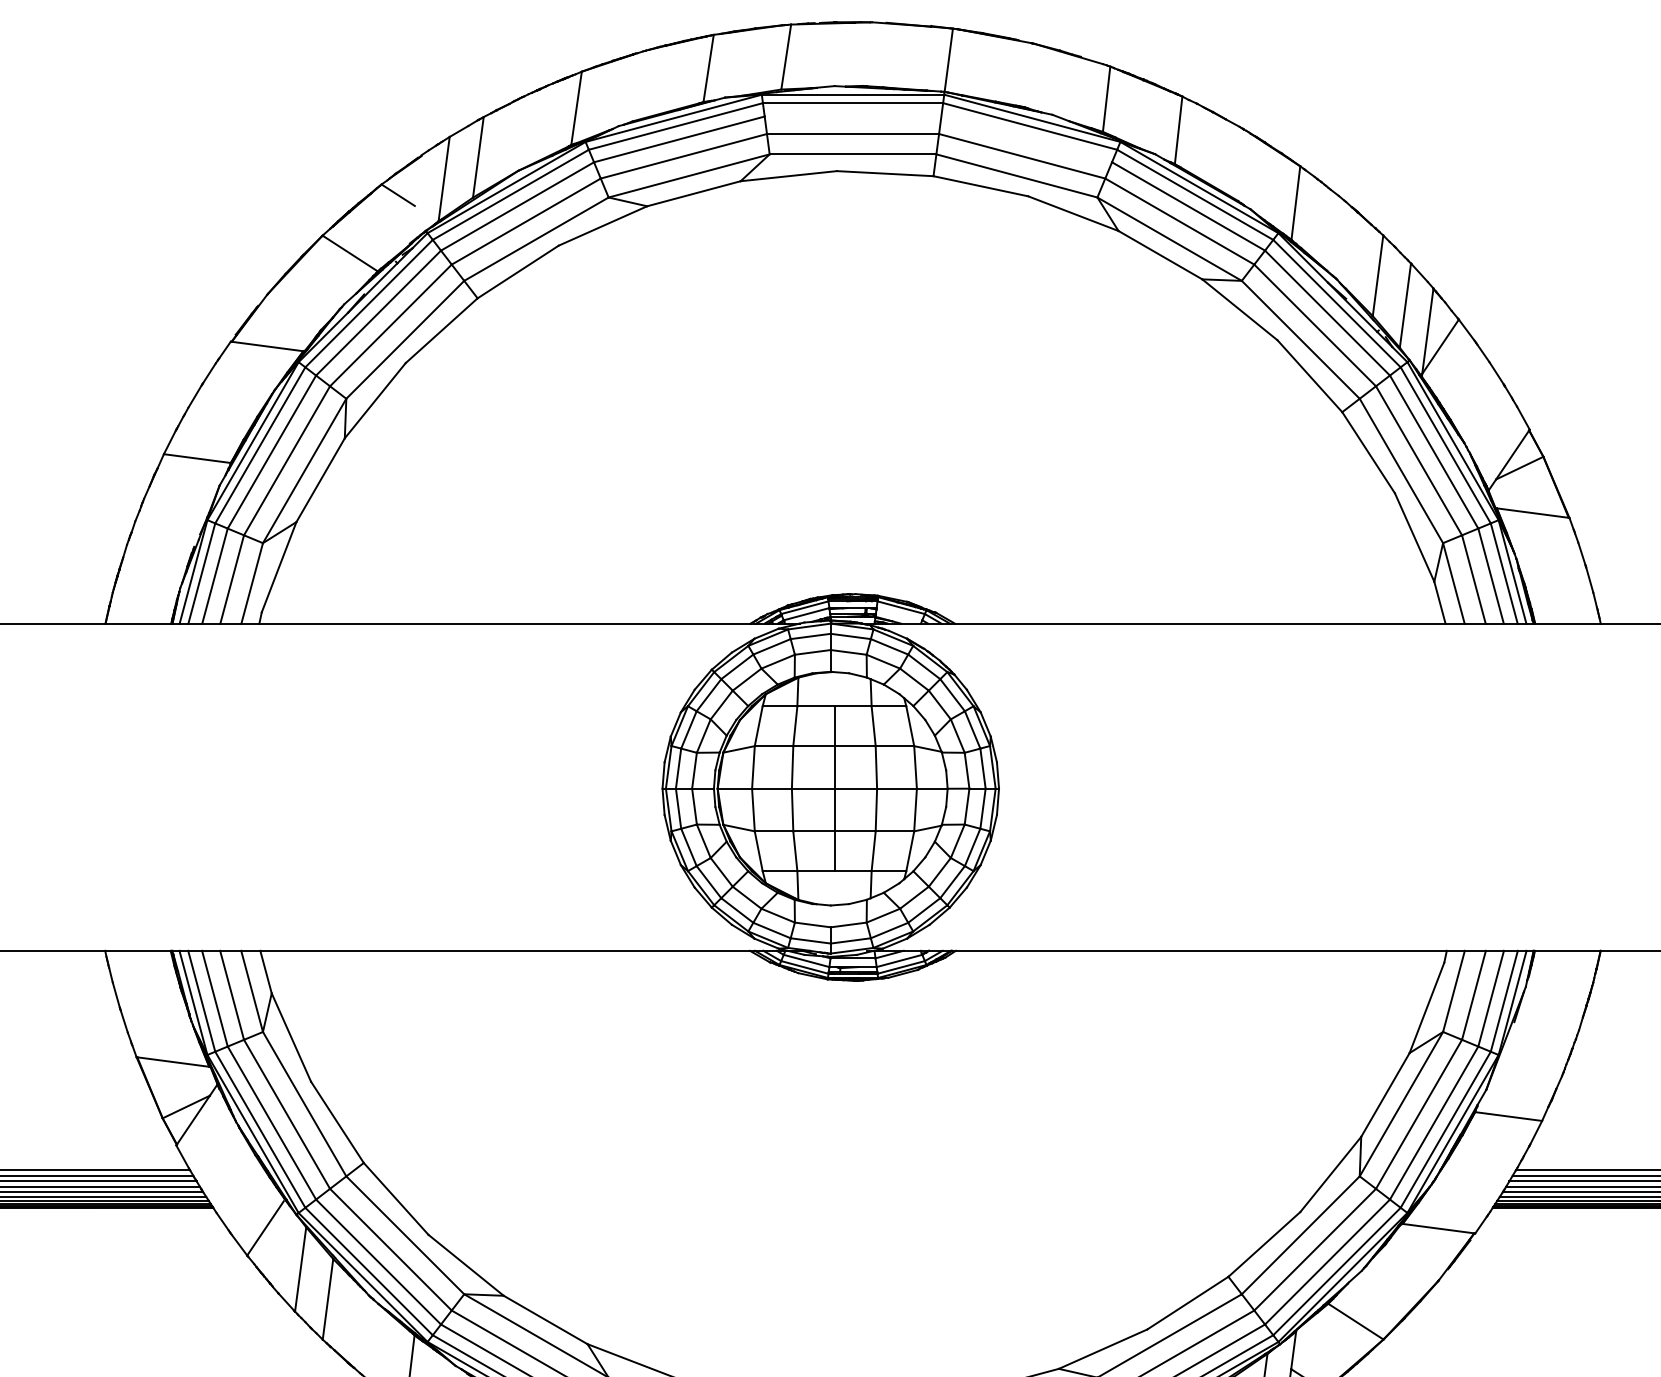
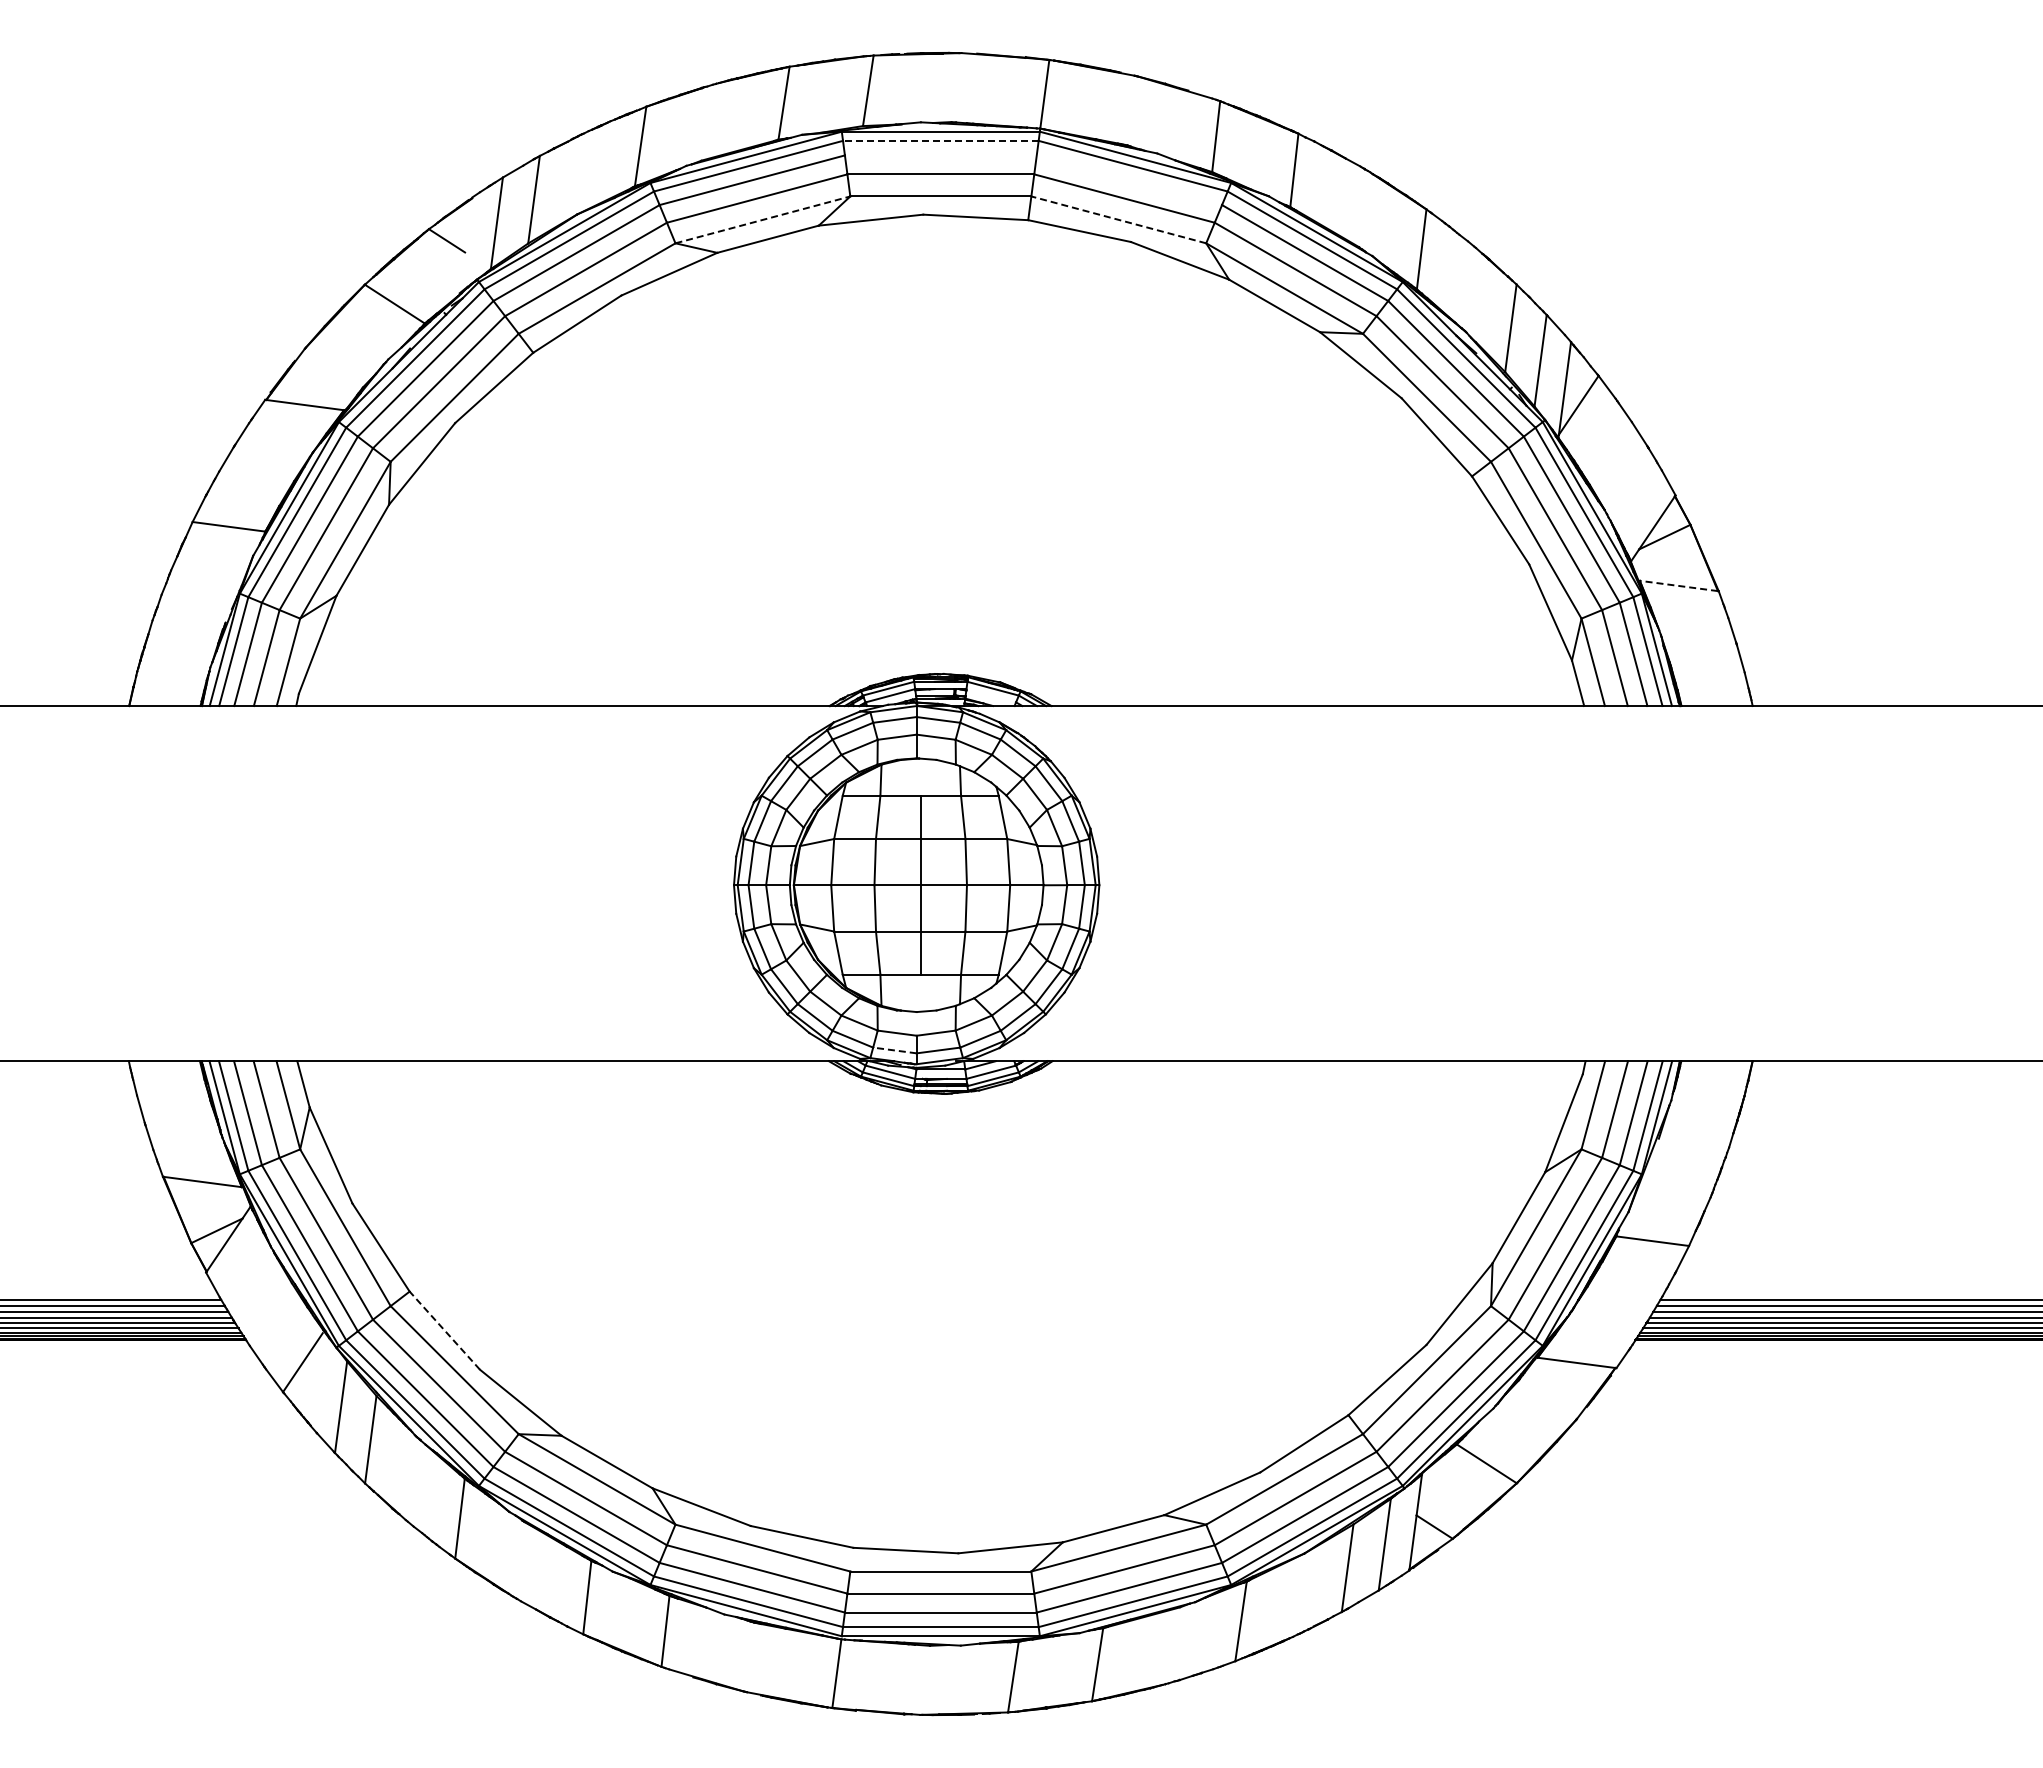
line: (852, 102) -> (940, 140), solid -> dashed
line: (688, 175) -> (762, 219), solid -> dashed
line: (1016, 175) -> (1118, 219), solid -> dashed
line: (1532, 512) -> (1678, 585), solid -> dashed
line: (810, 940) -> (894, 1050), solid -> dashed
line: (395, 1198) -> (444, 1330), solid -> dashed

